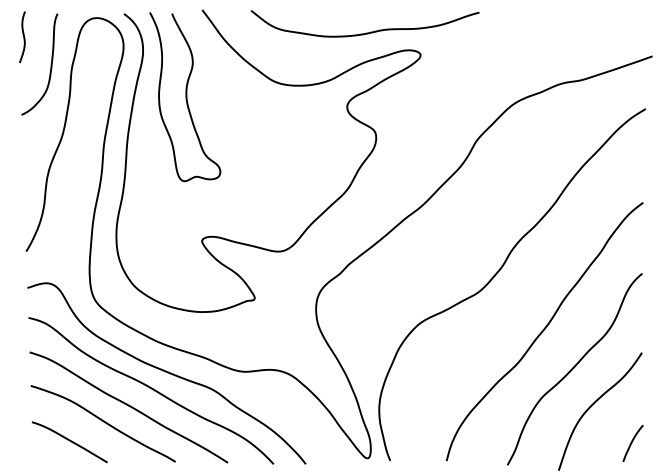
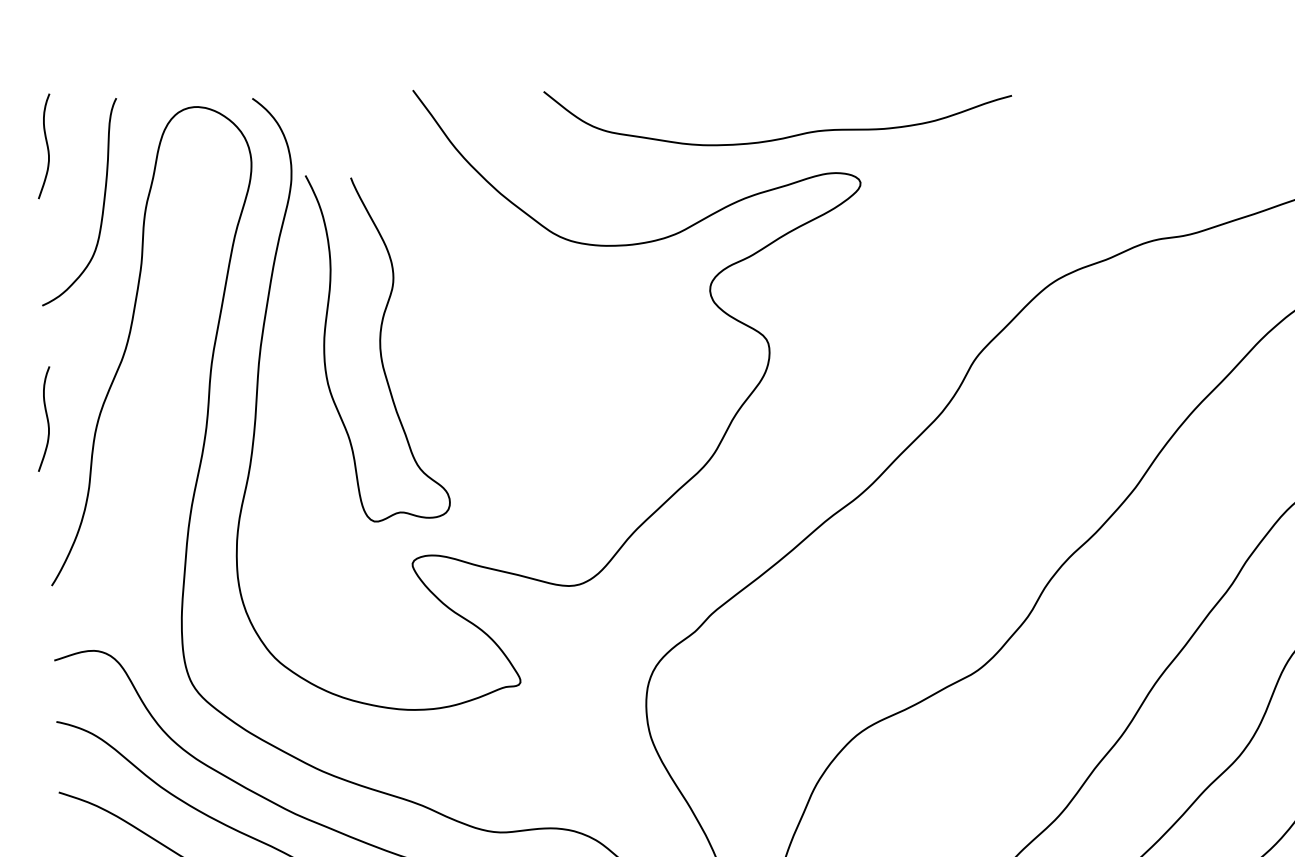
curve: (366, 32) -> (780, 136), moved
curve: (185, 97) -> (378, 349), moved
curve: (23, 170) -> (46, 419), added

